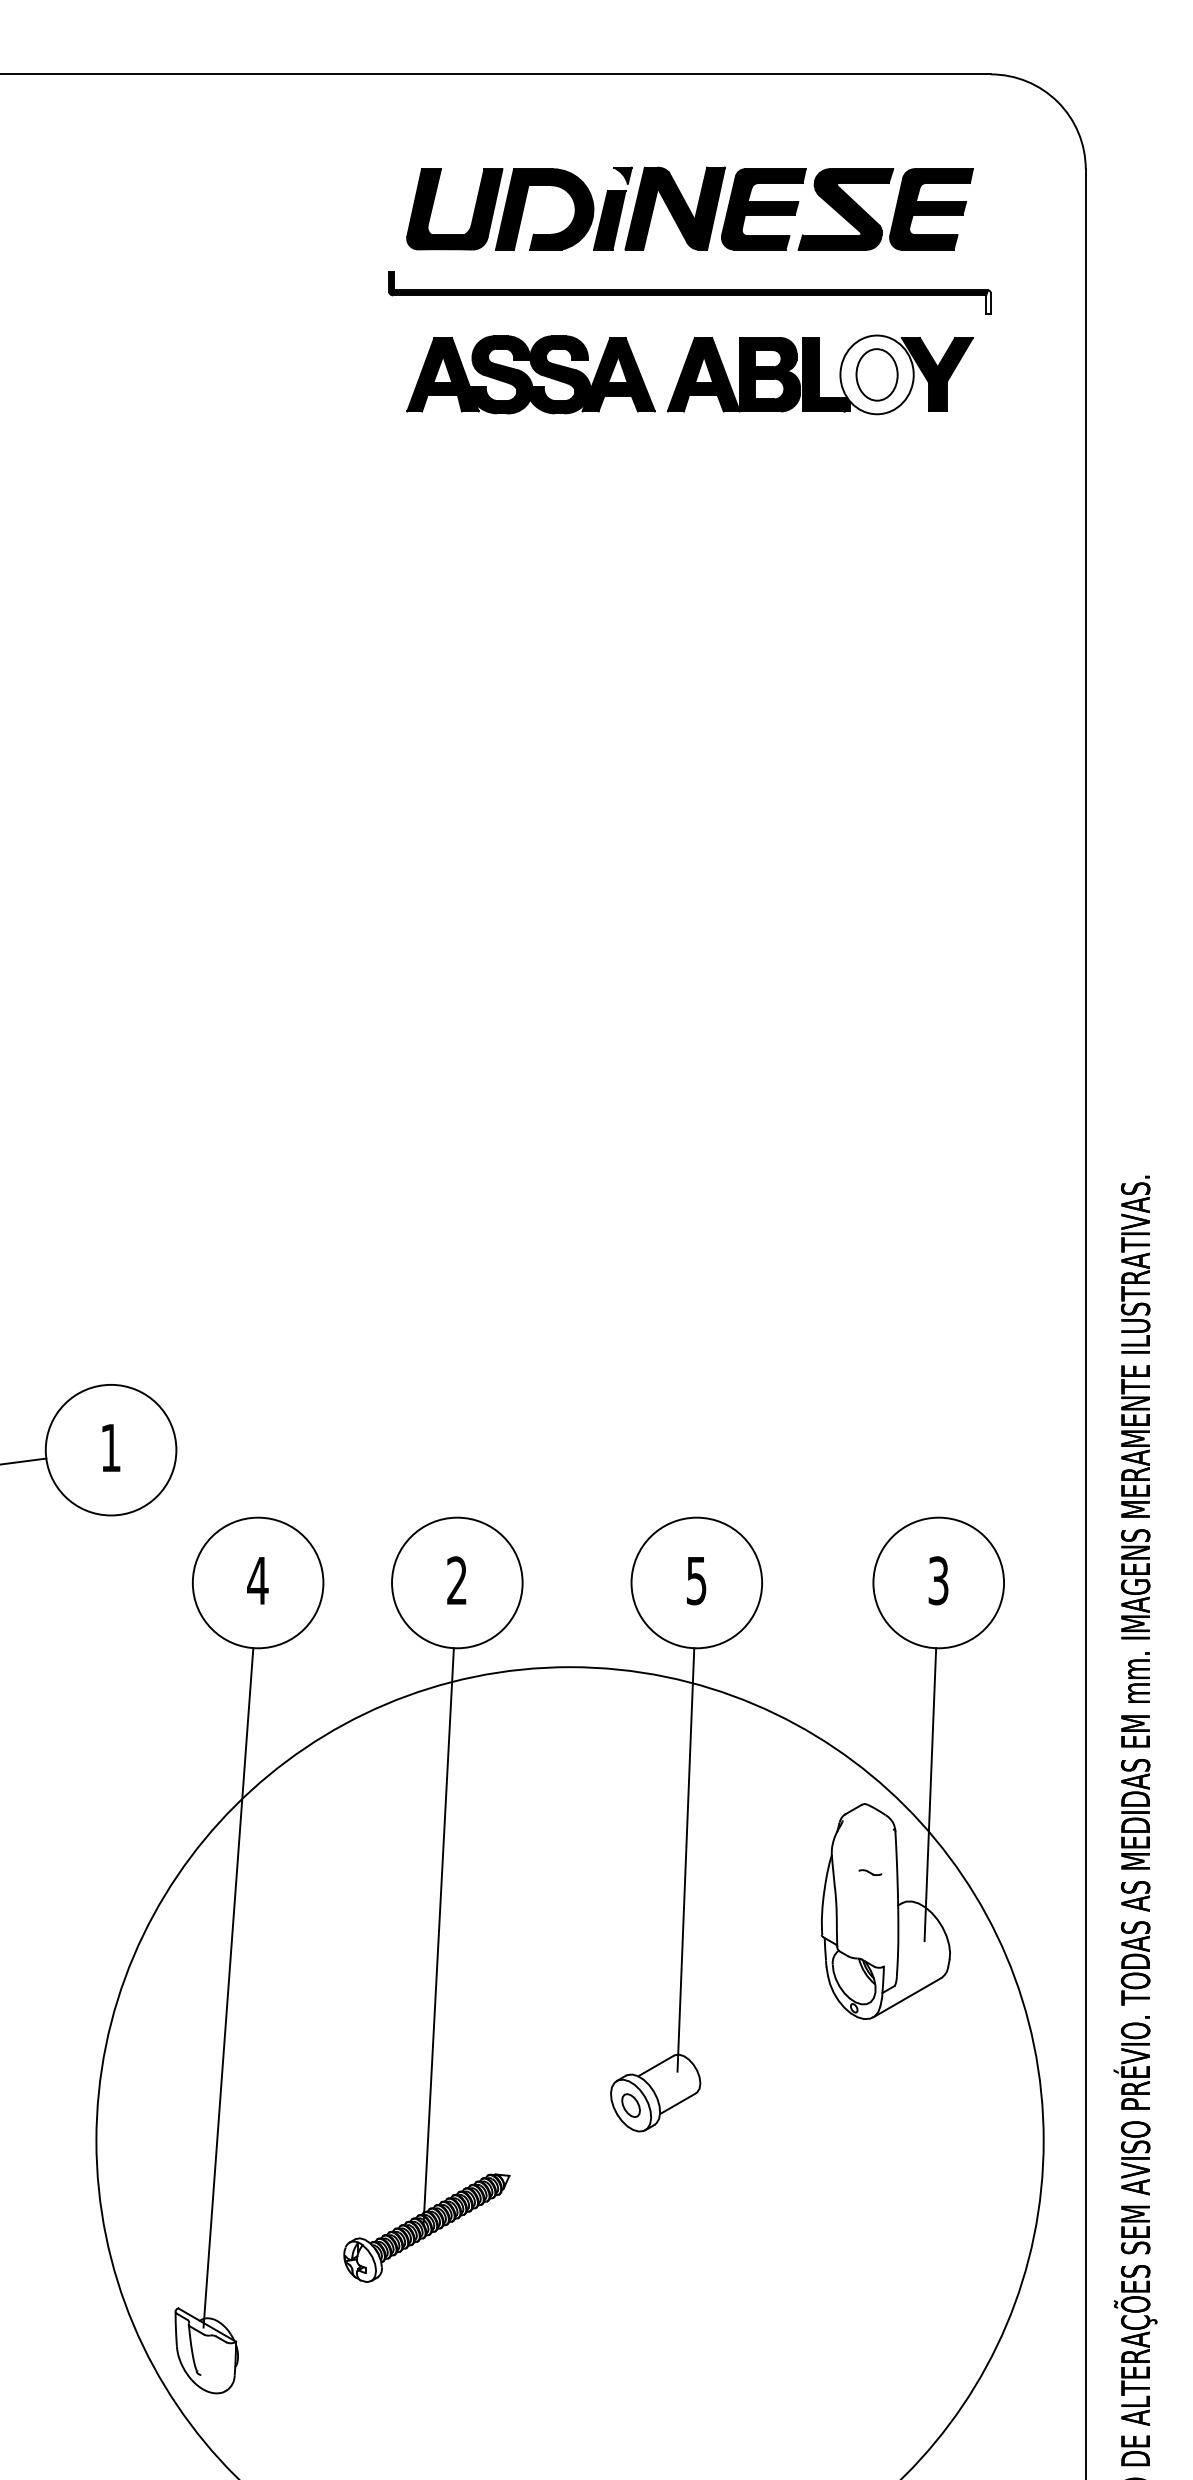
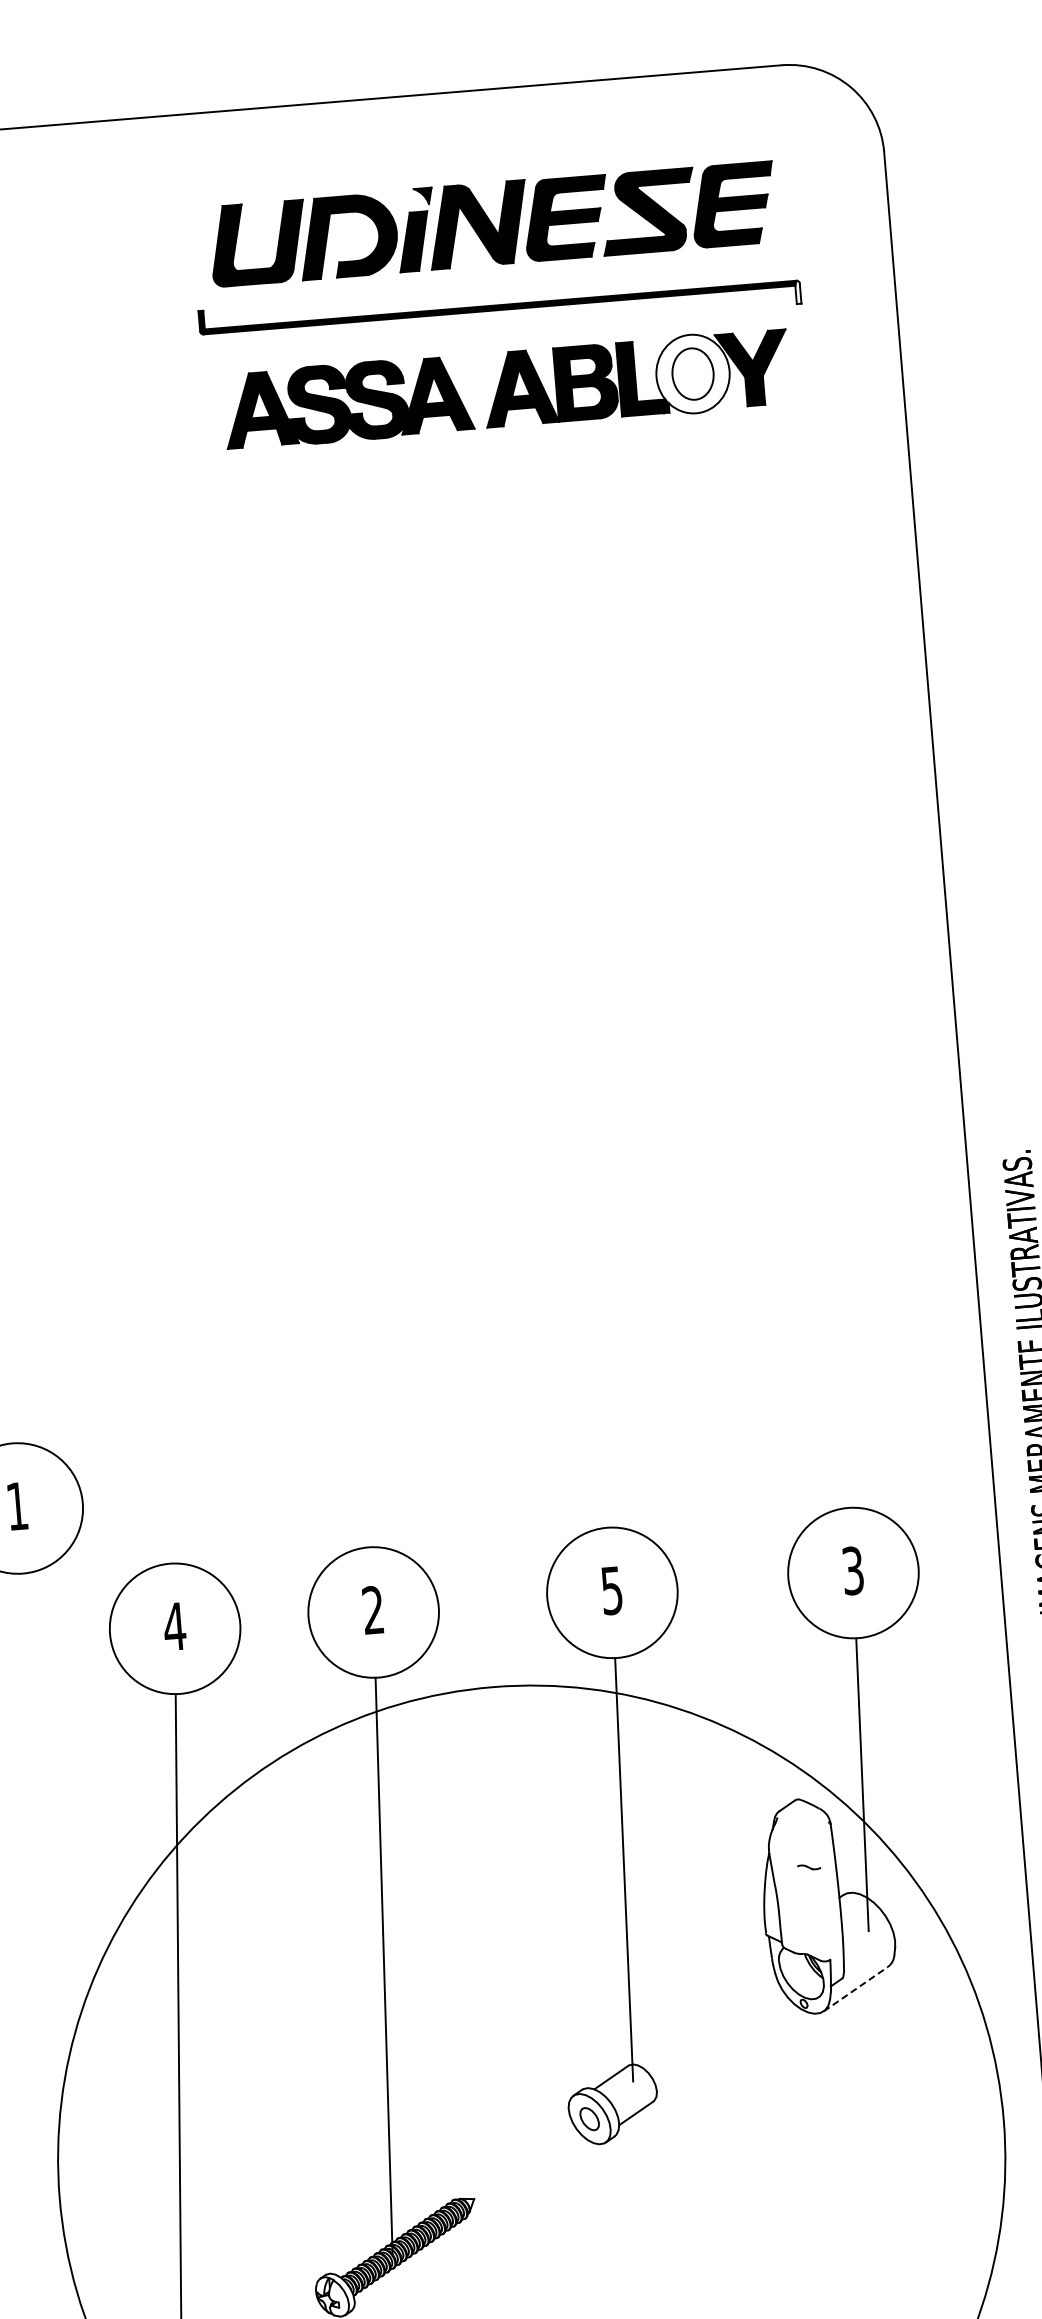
line: (907, 1997) -> (856, 1988), solid -> dashed

